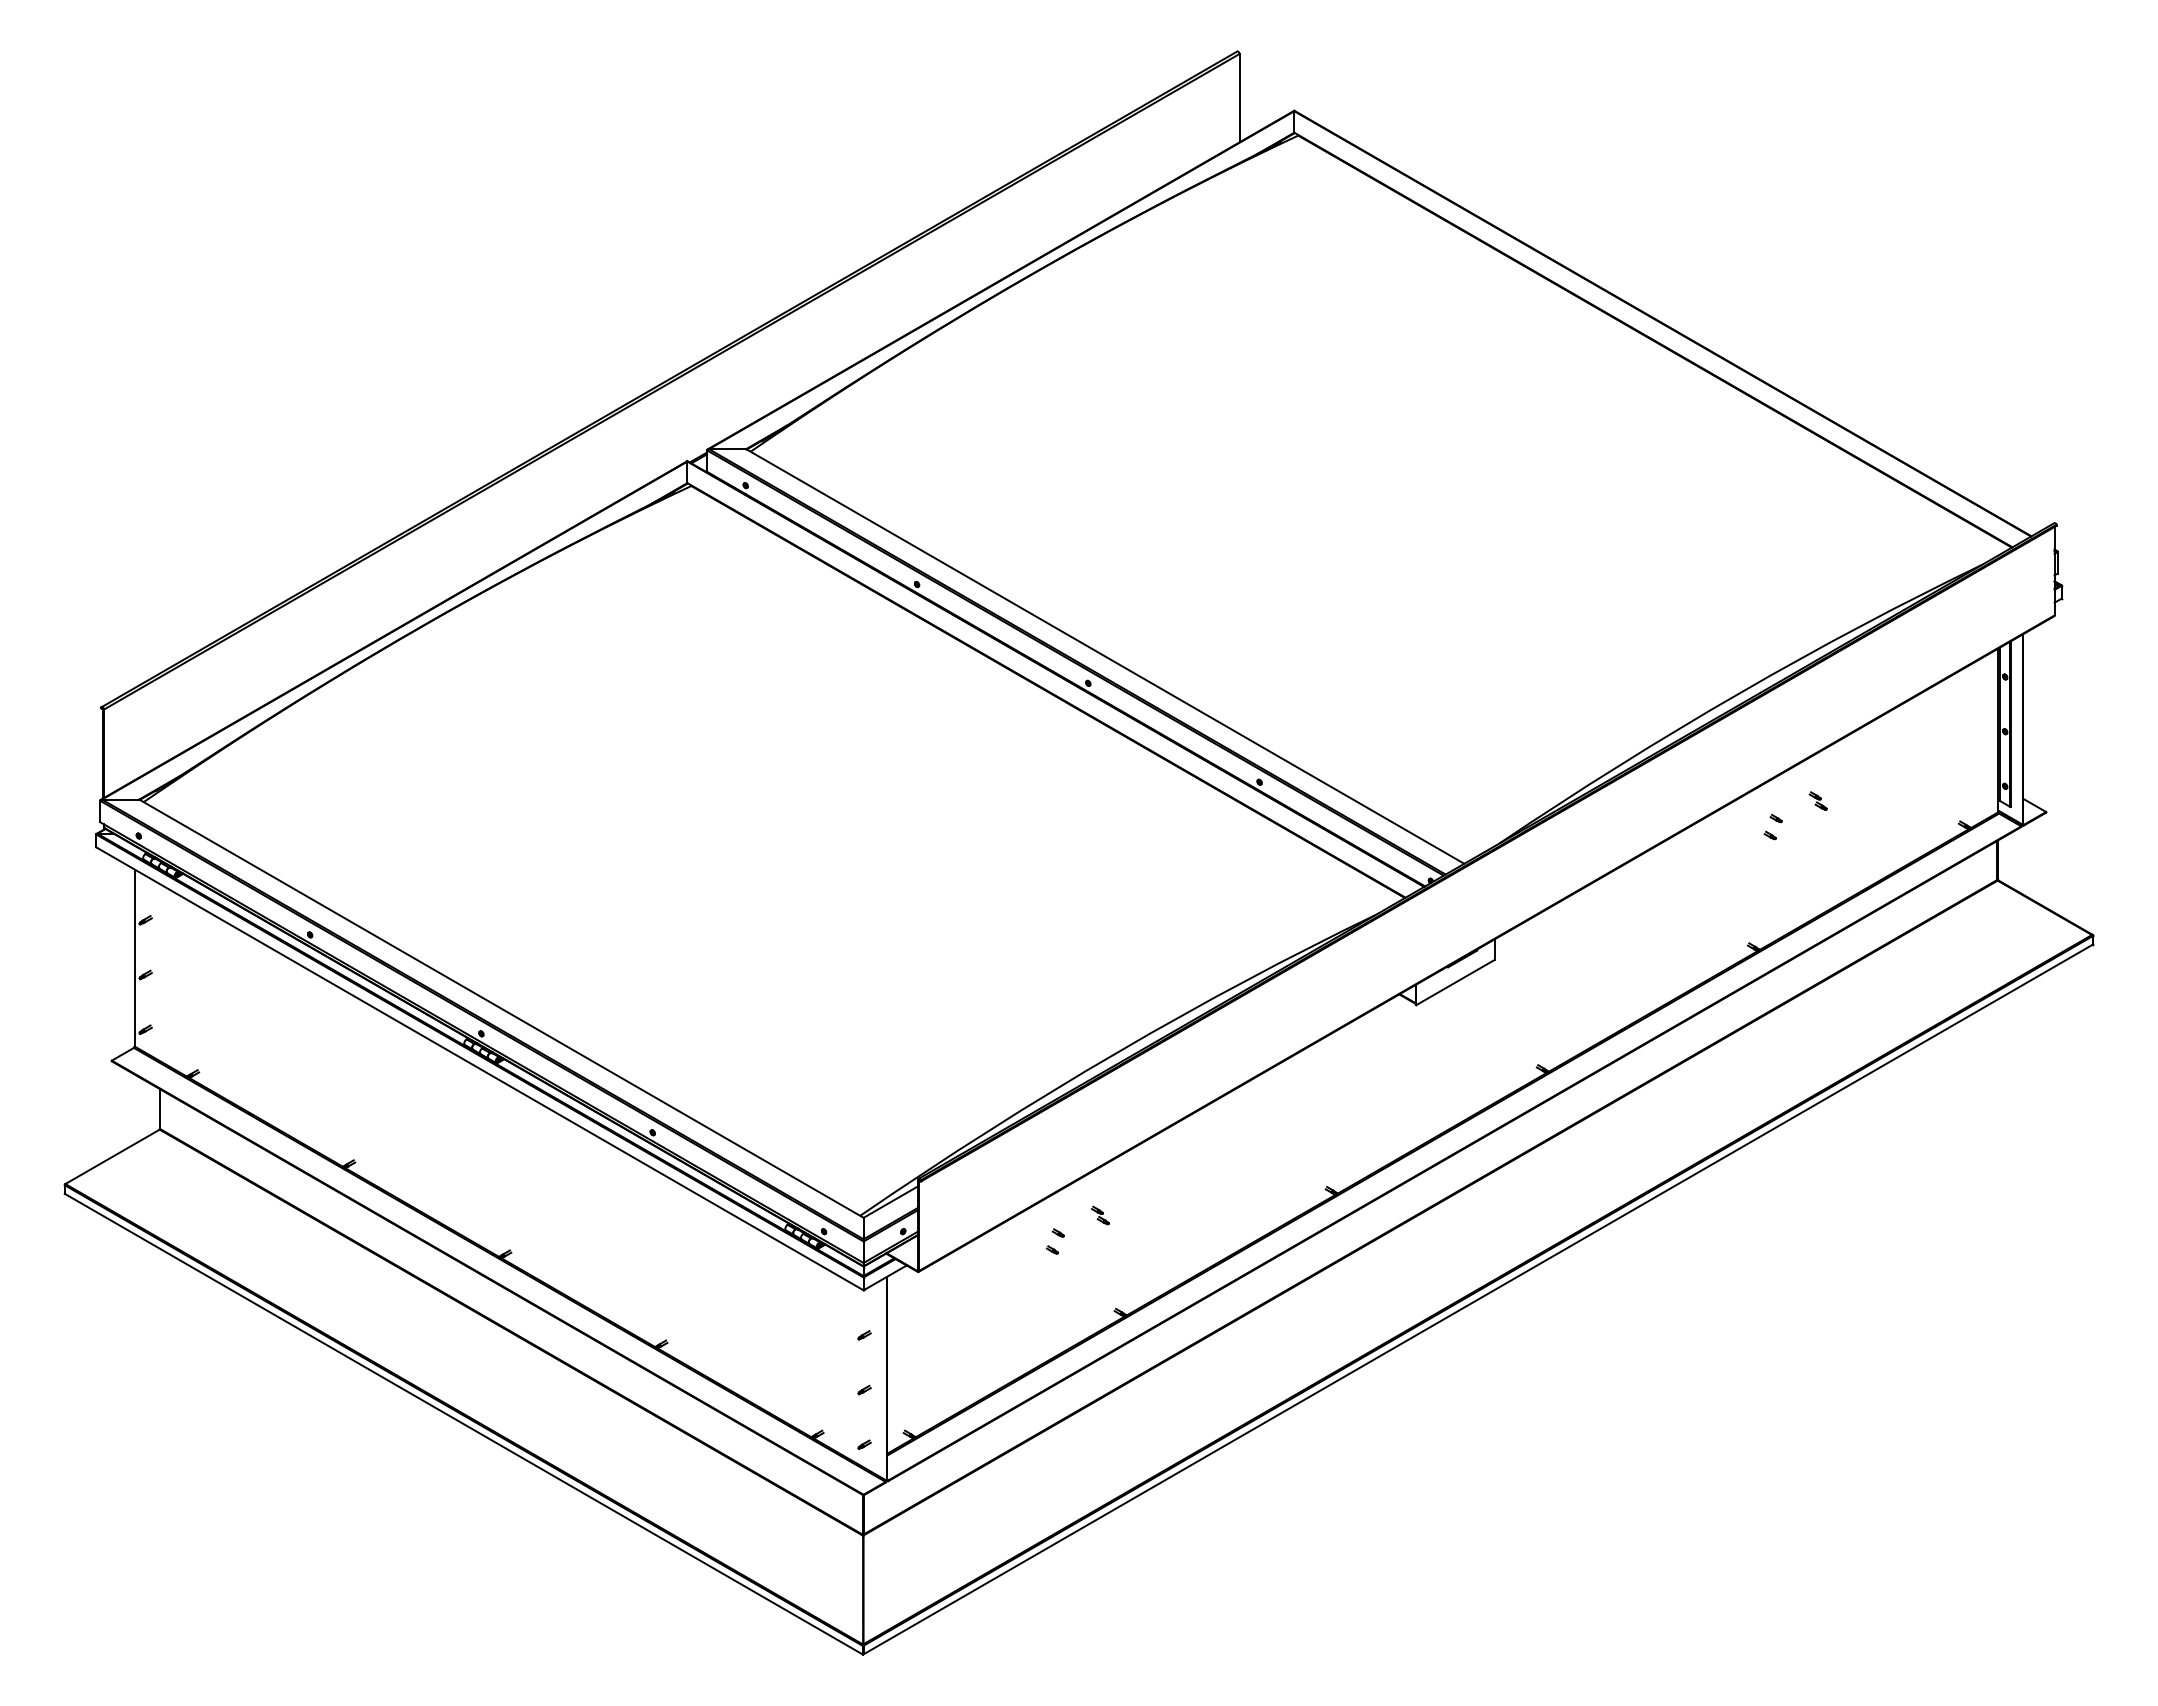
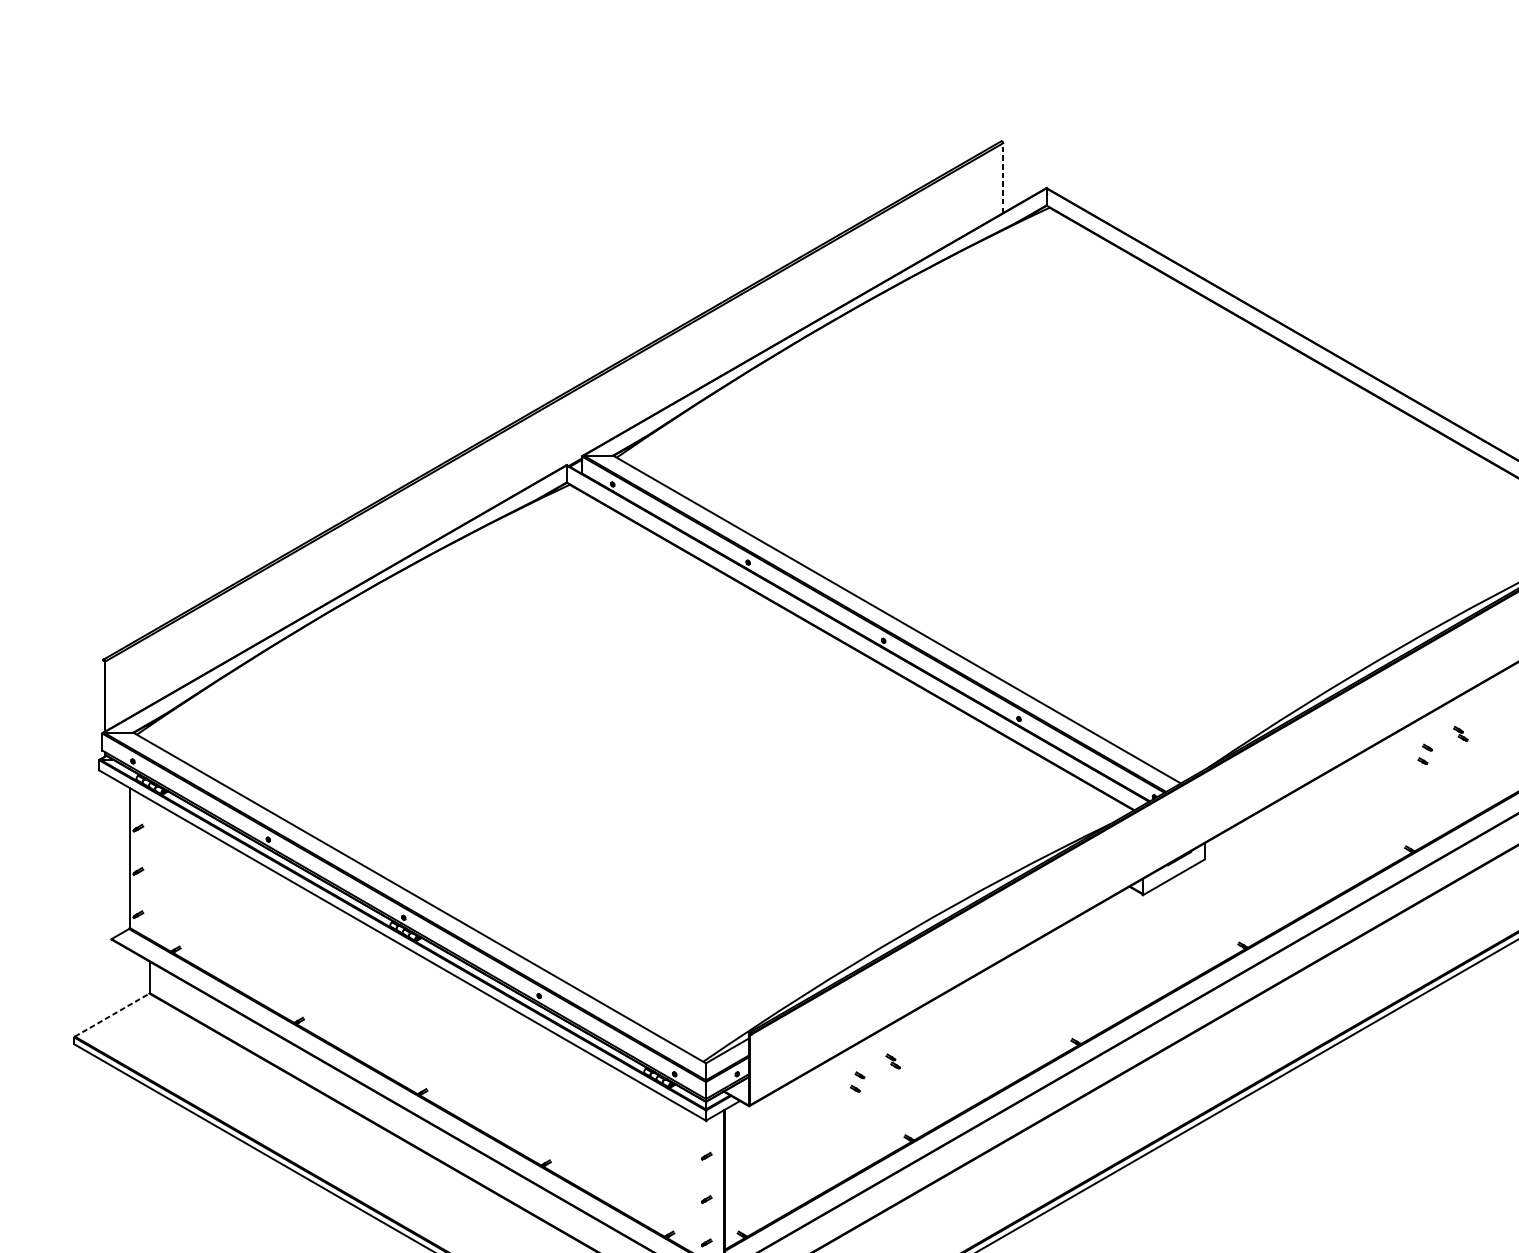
line: (1239, 97) -> (1003, 177), solid -> dashed
line: (112, 1156) -> (112, 1014), solid -> dashed

